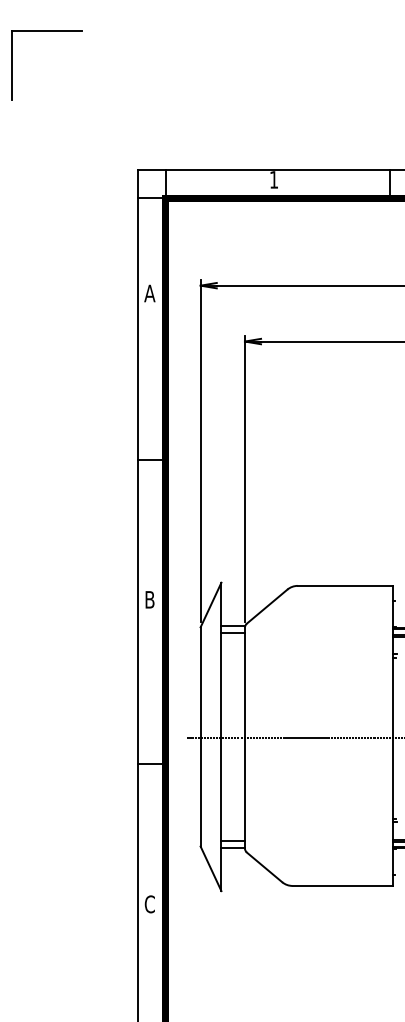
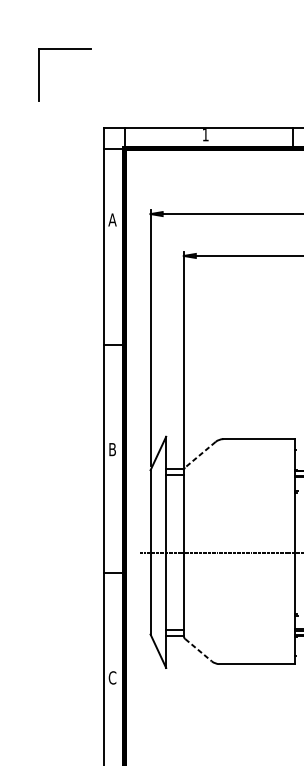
part: (46, 31) -> (64, 49), moved
line: (266, 606) -> (199, 454), solid -> dashed
line: (264, 867) -> (198, 650), solid -> dashed

